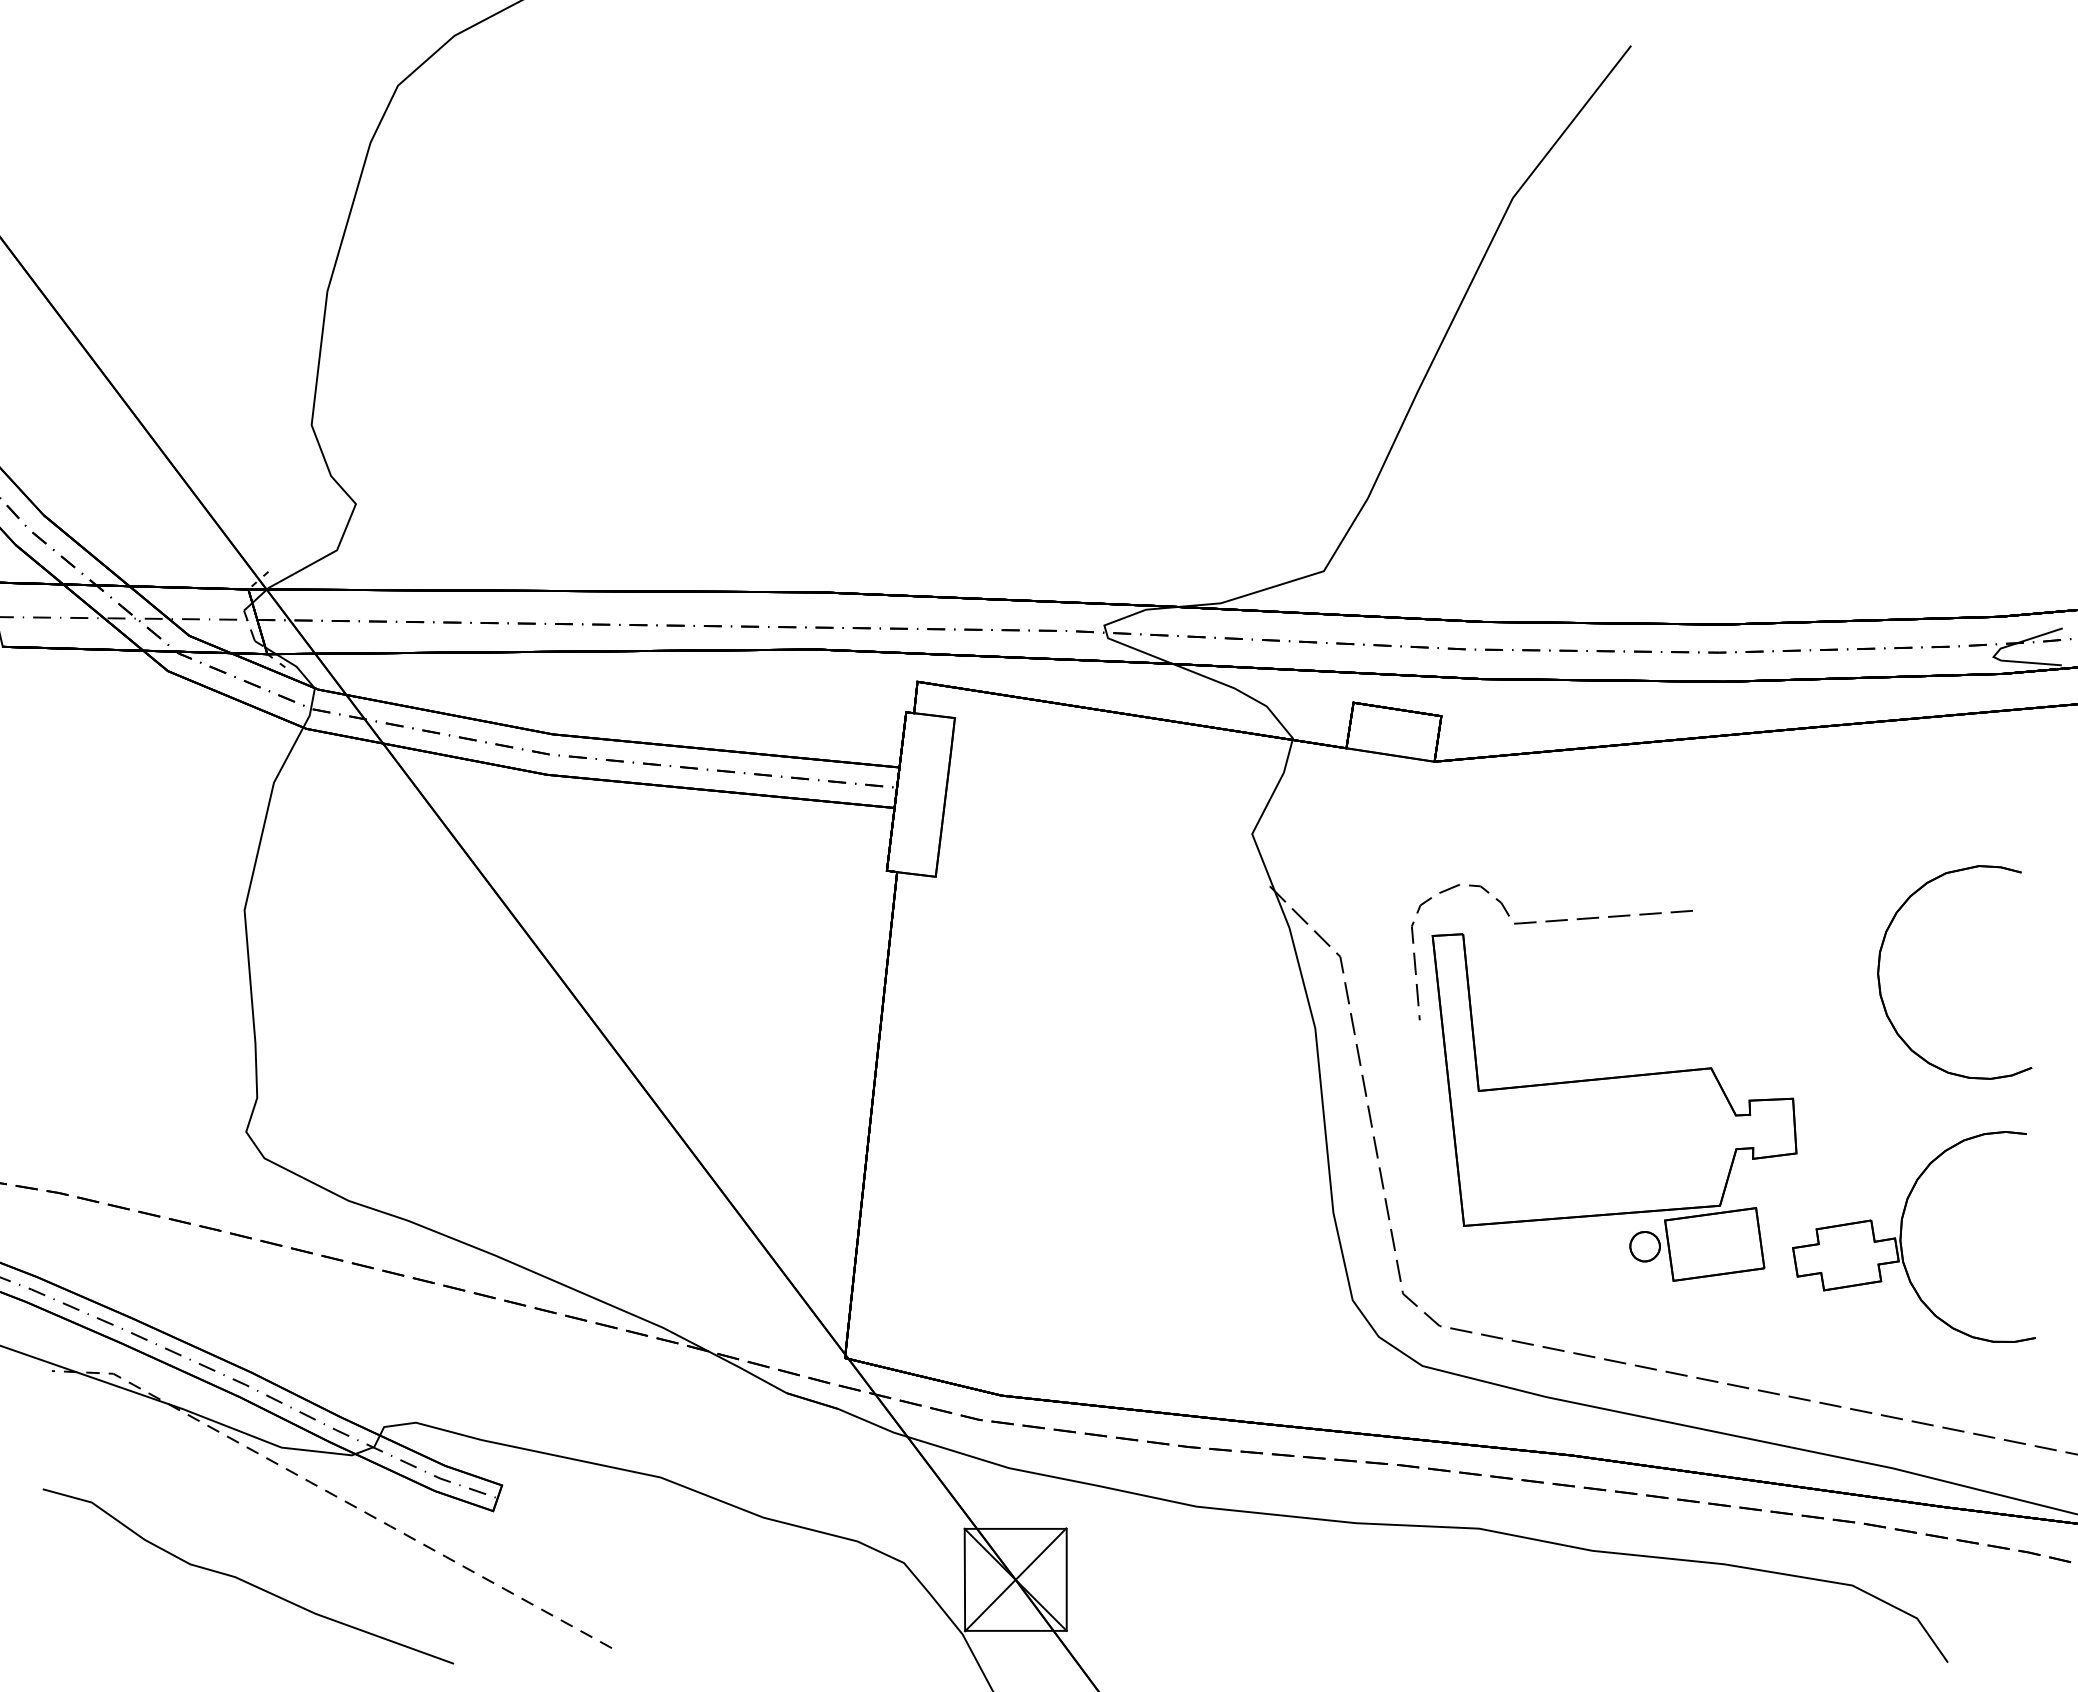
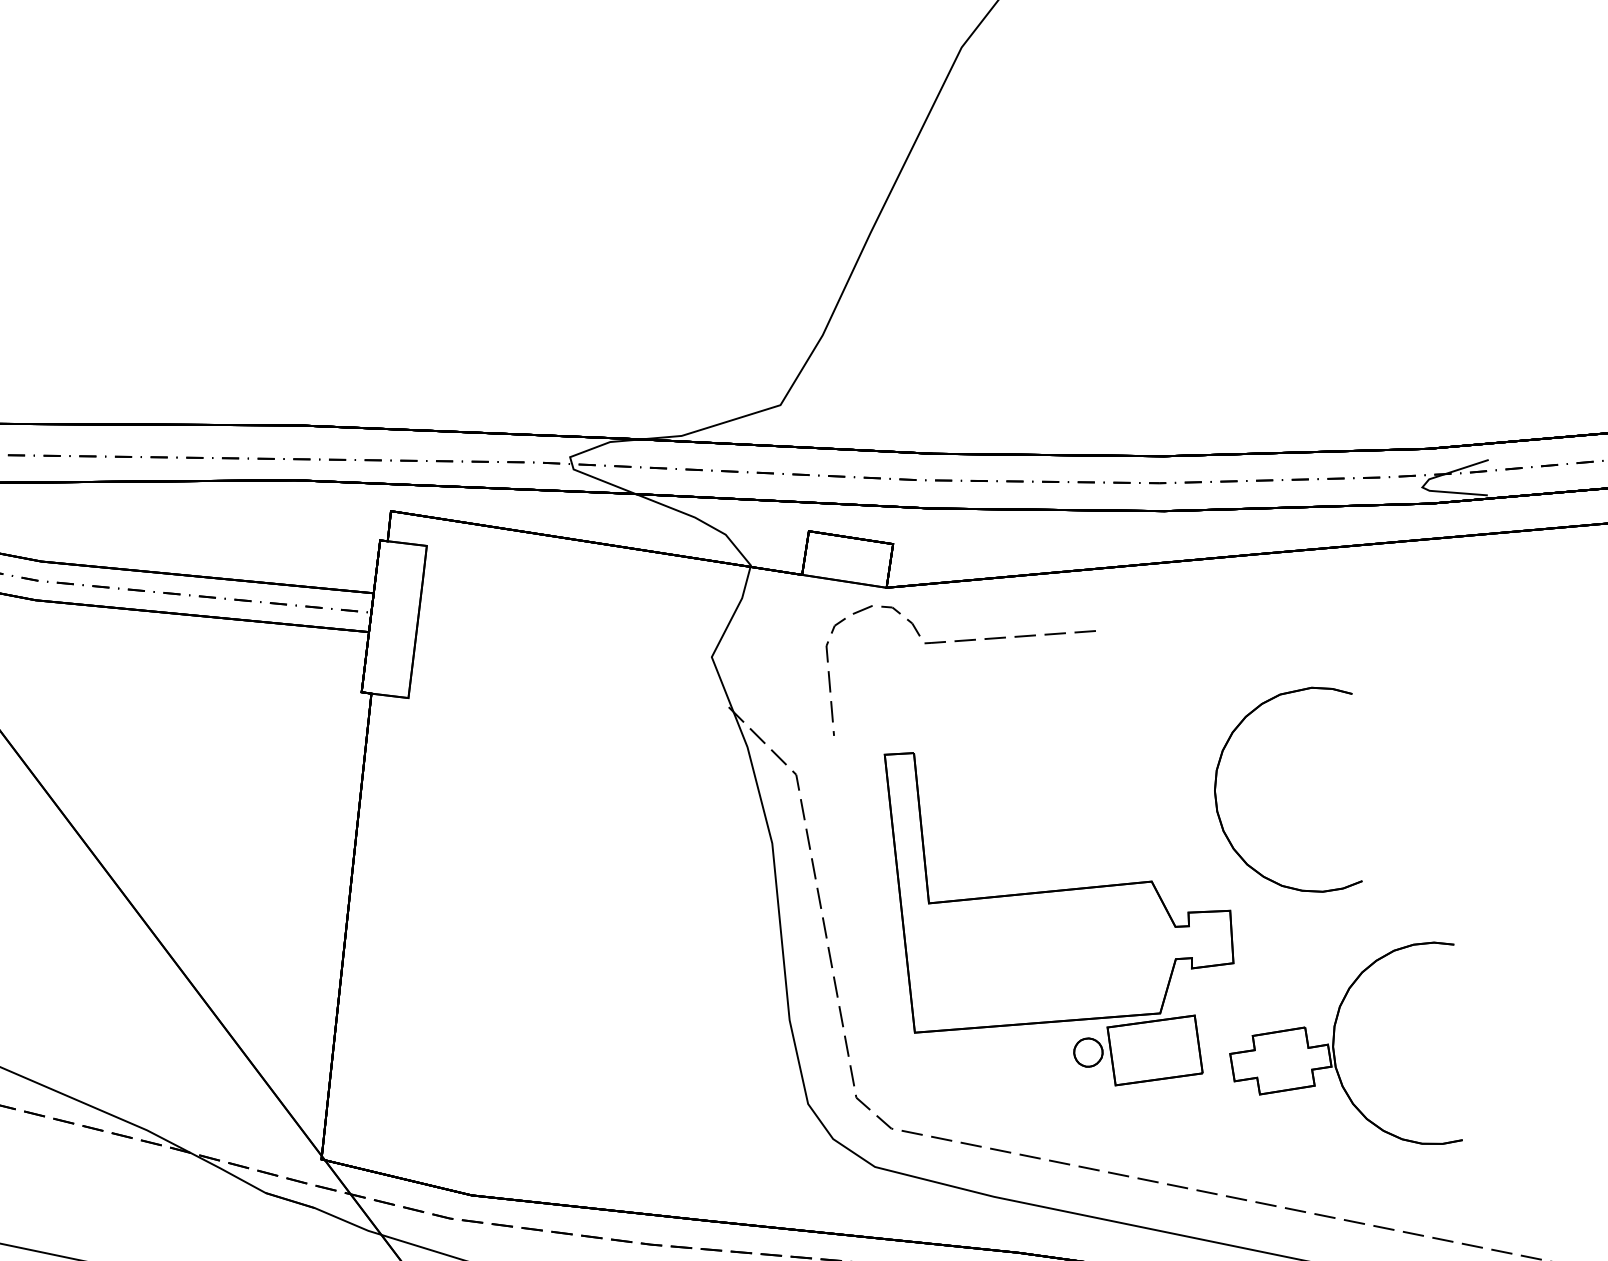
curve: (1550, 922) -> (959, 642), moved
part: (1880, 962) -> (1217, 780), moved

